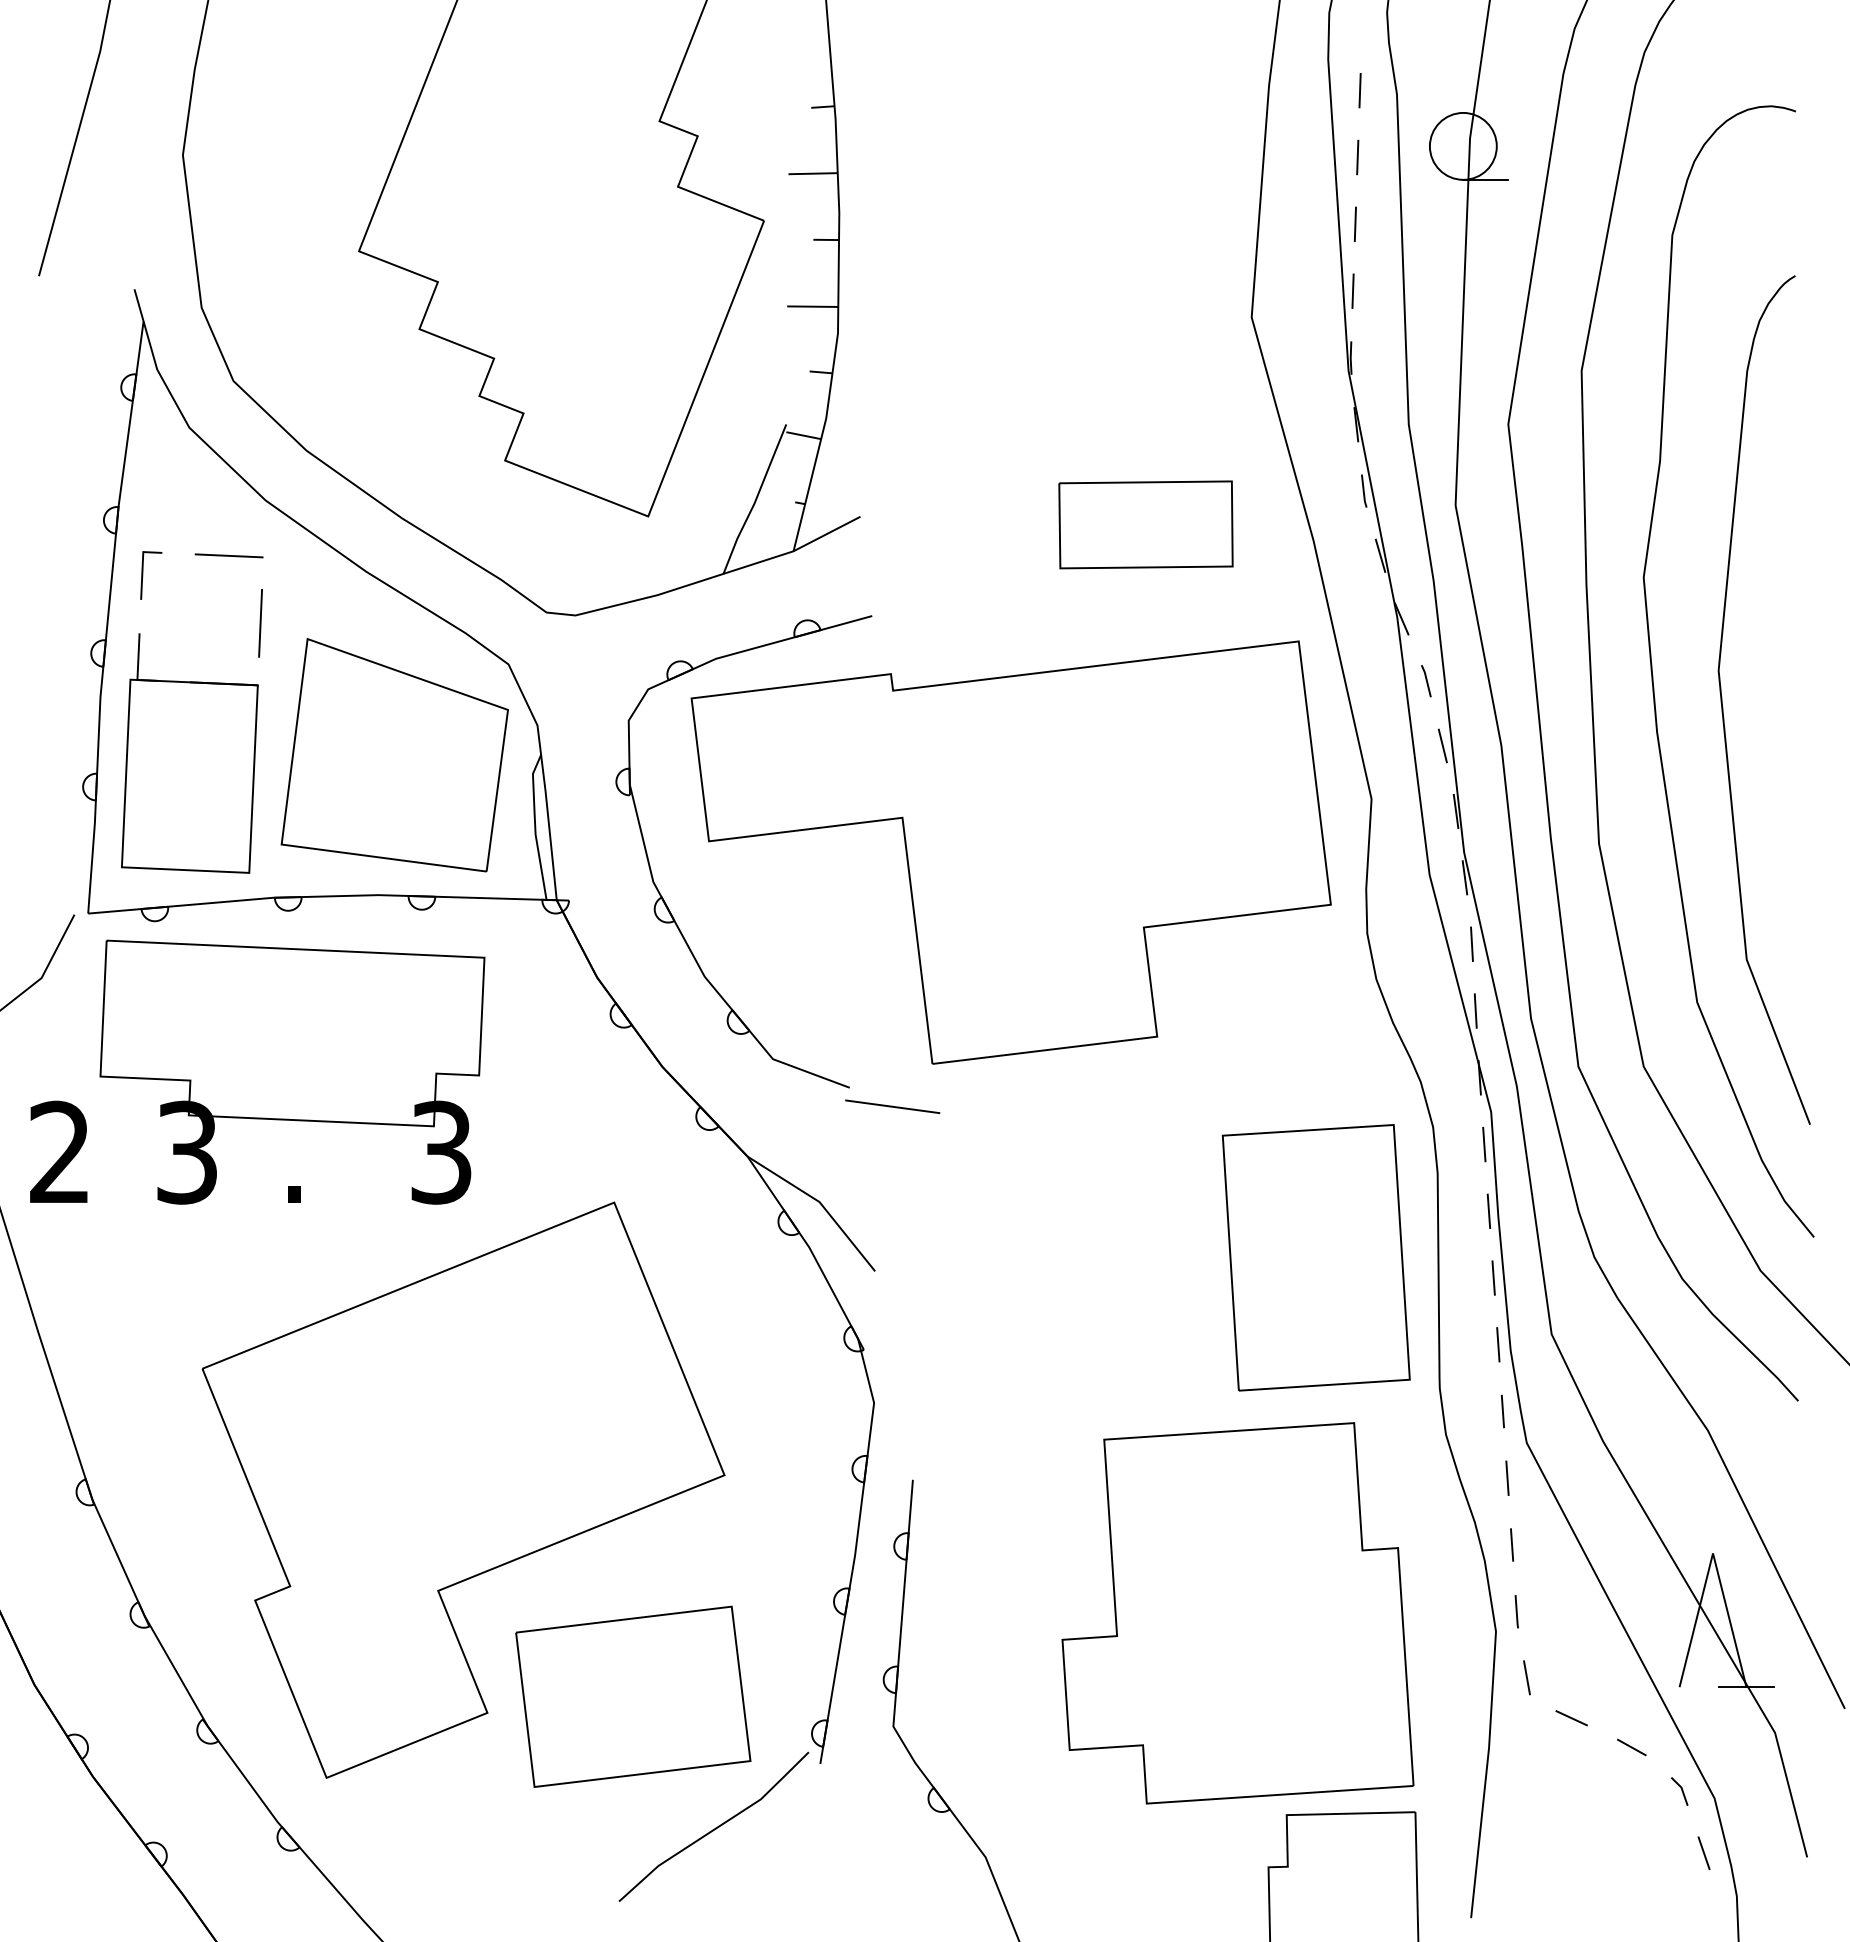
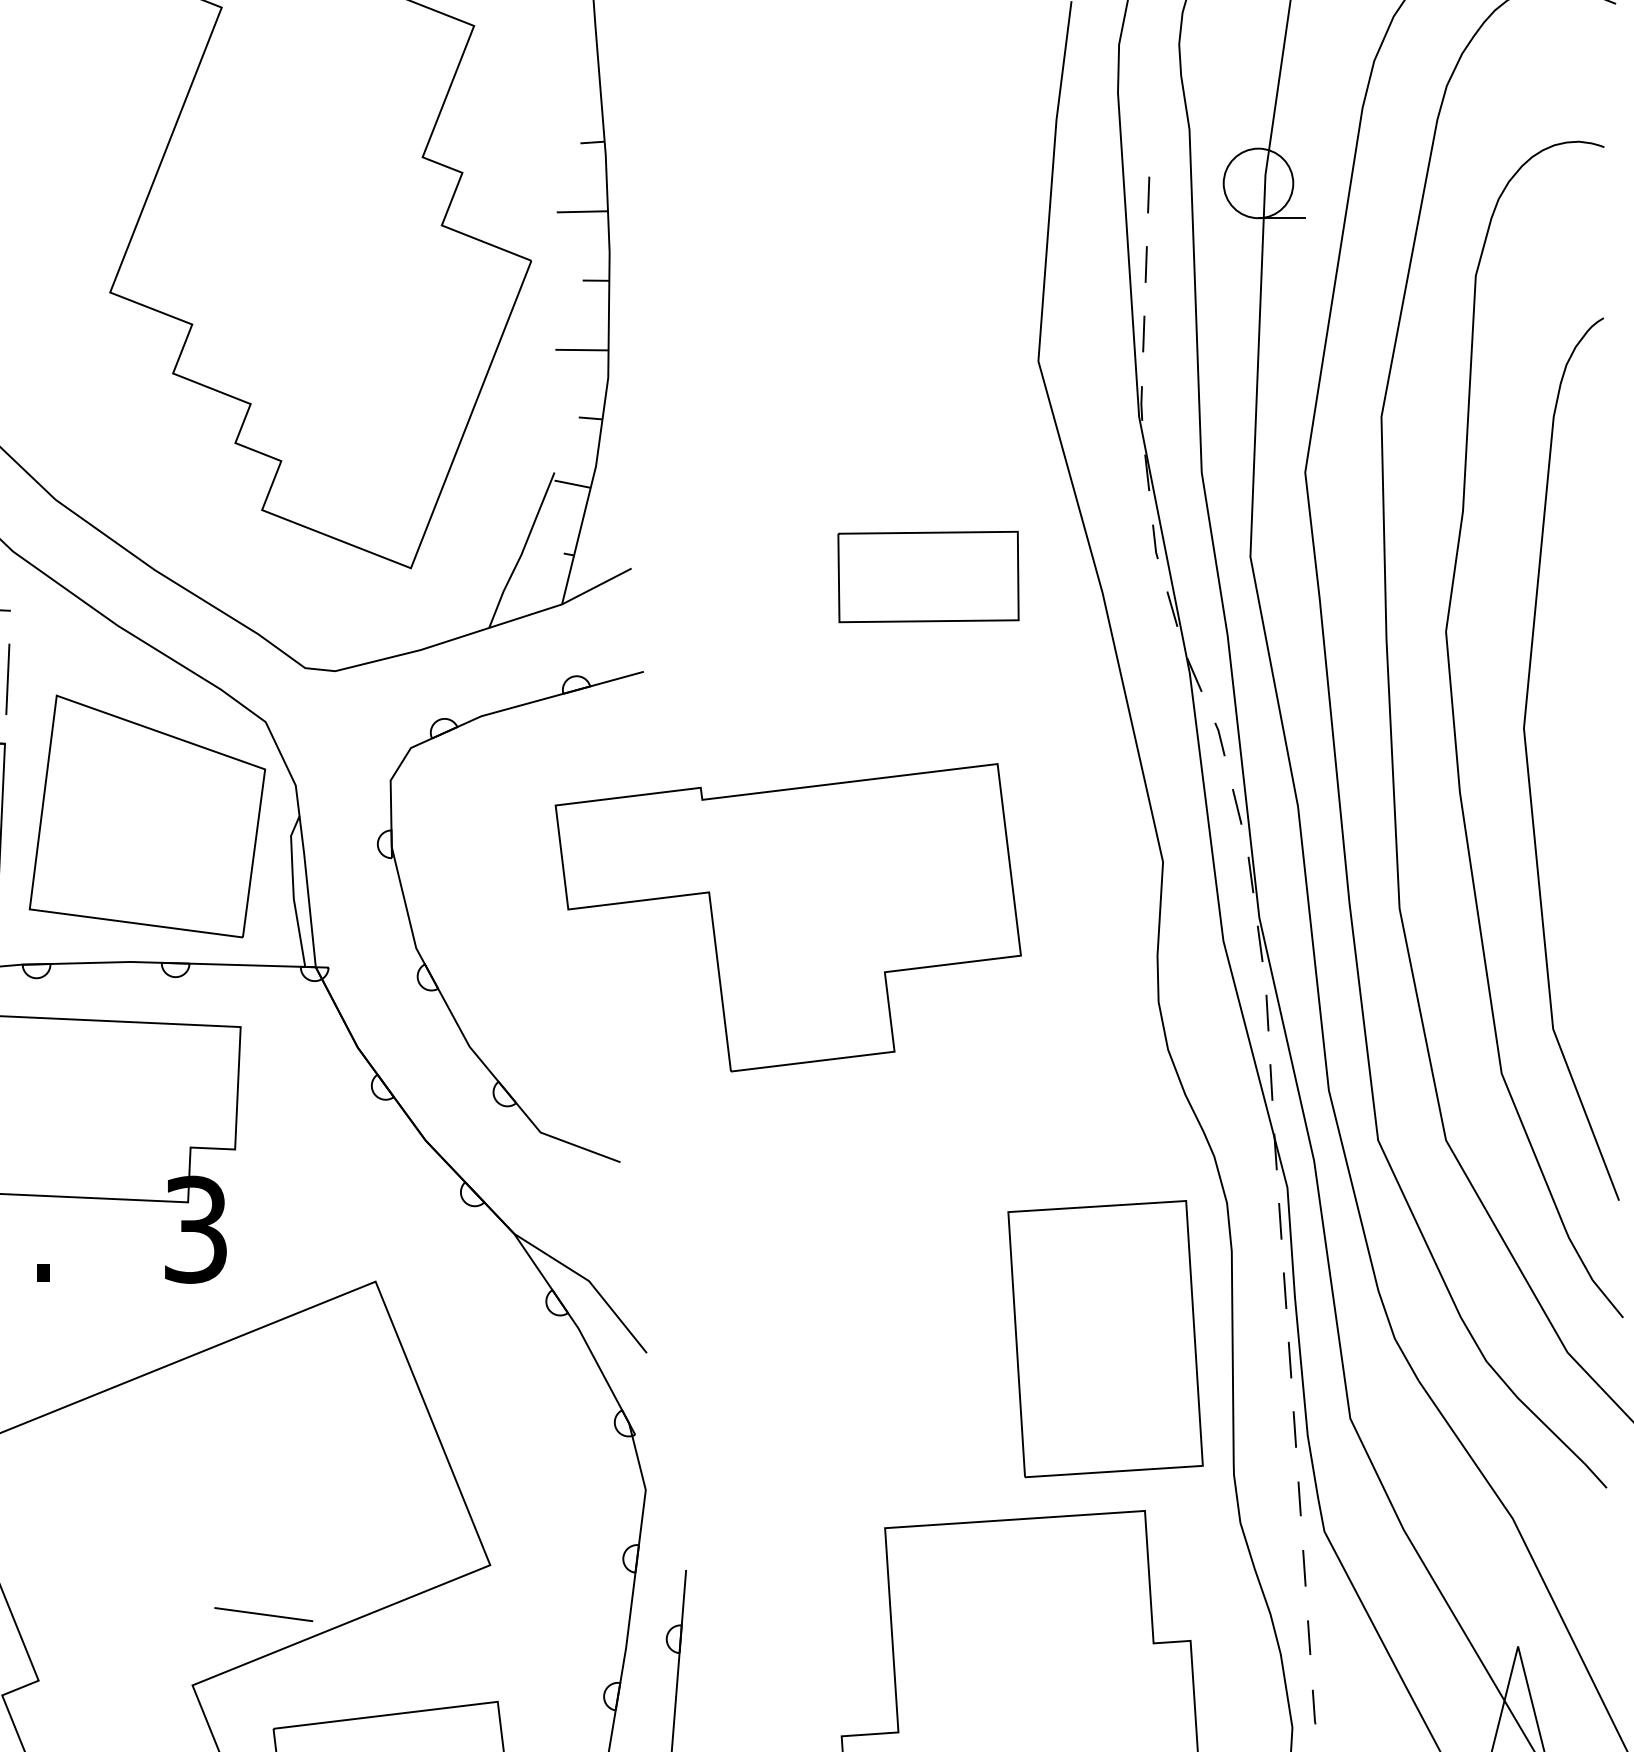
line: (1359, 90) -> (1150, 125), removed
part: (1010, 852) -> (787, 917), size x0.7
line: (892, 1106) -> (263, 1614), moved

